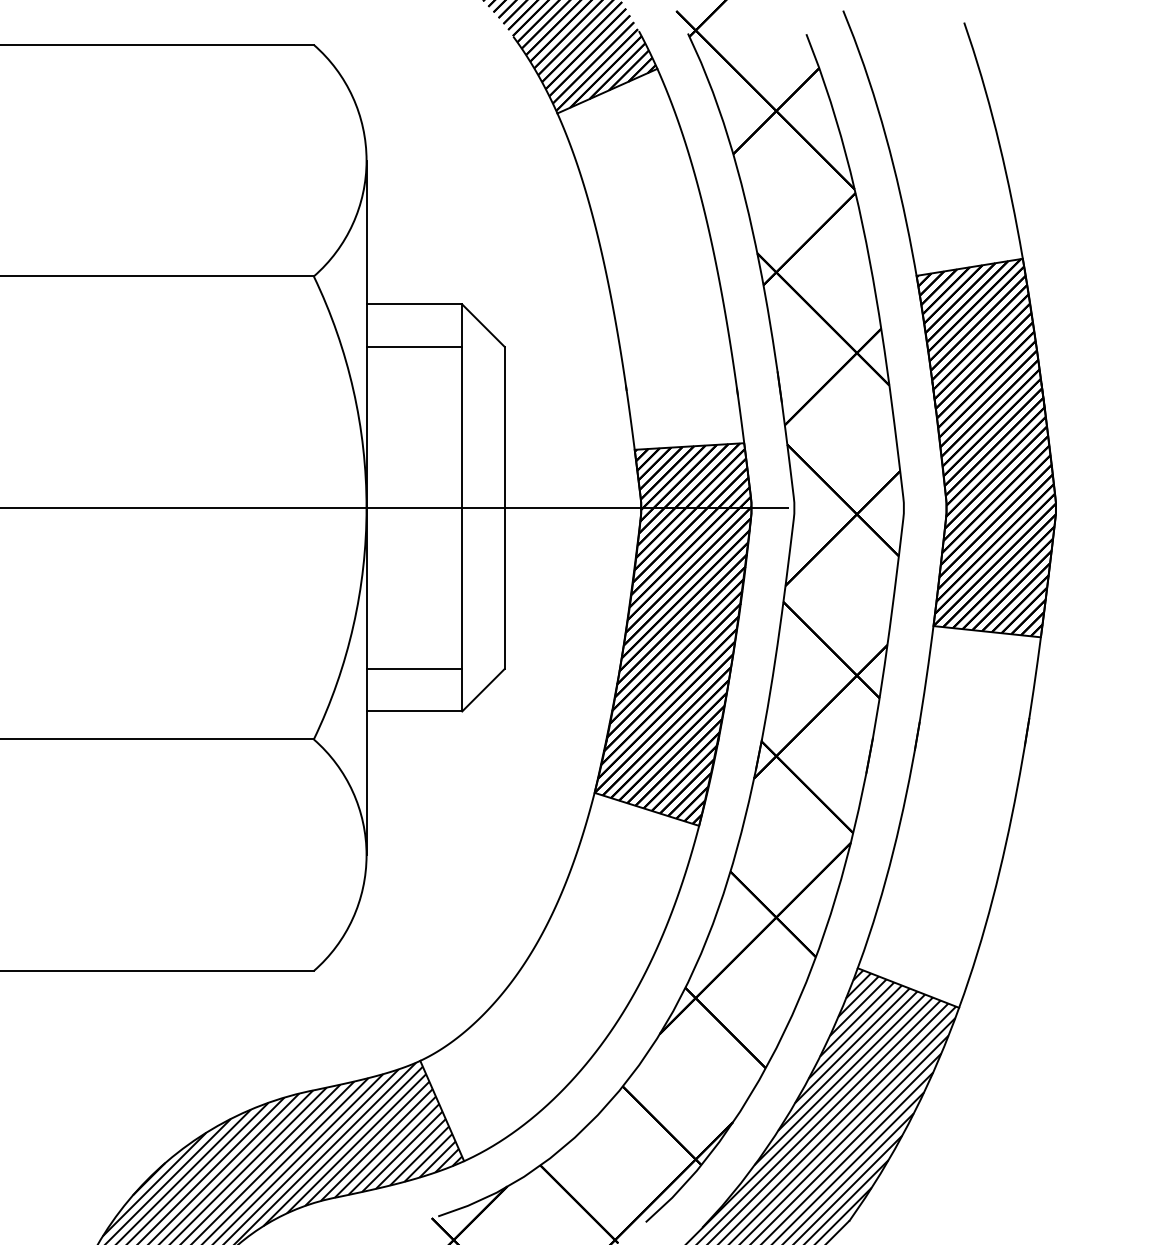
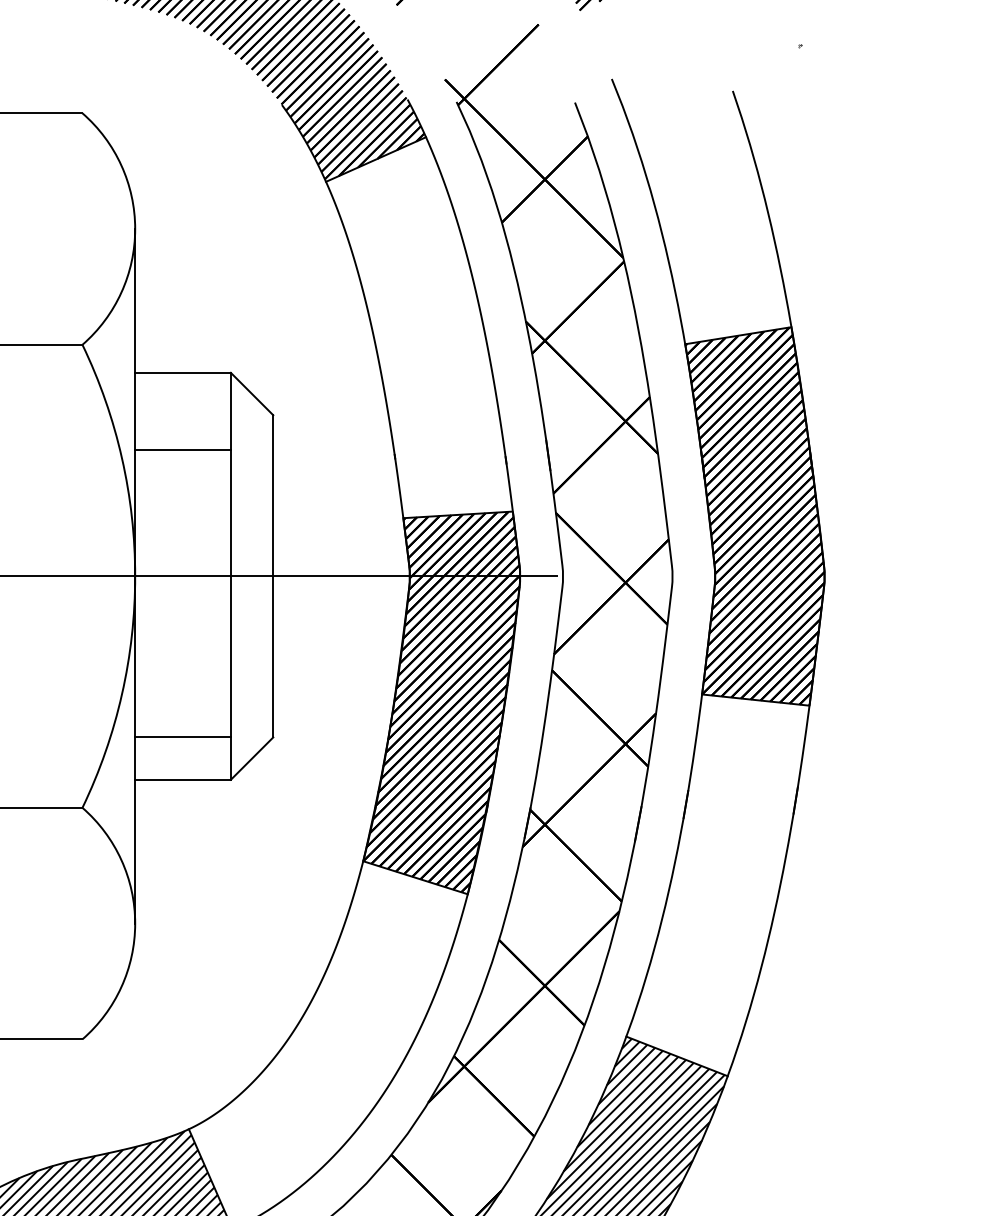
line: (414, 346) -> (183, 449), moved

